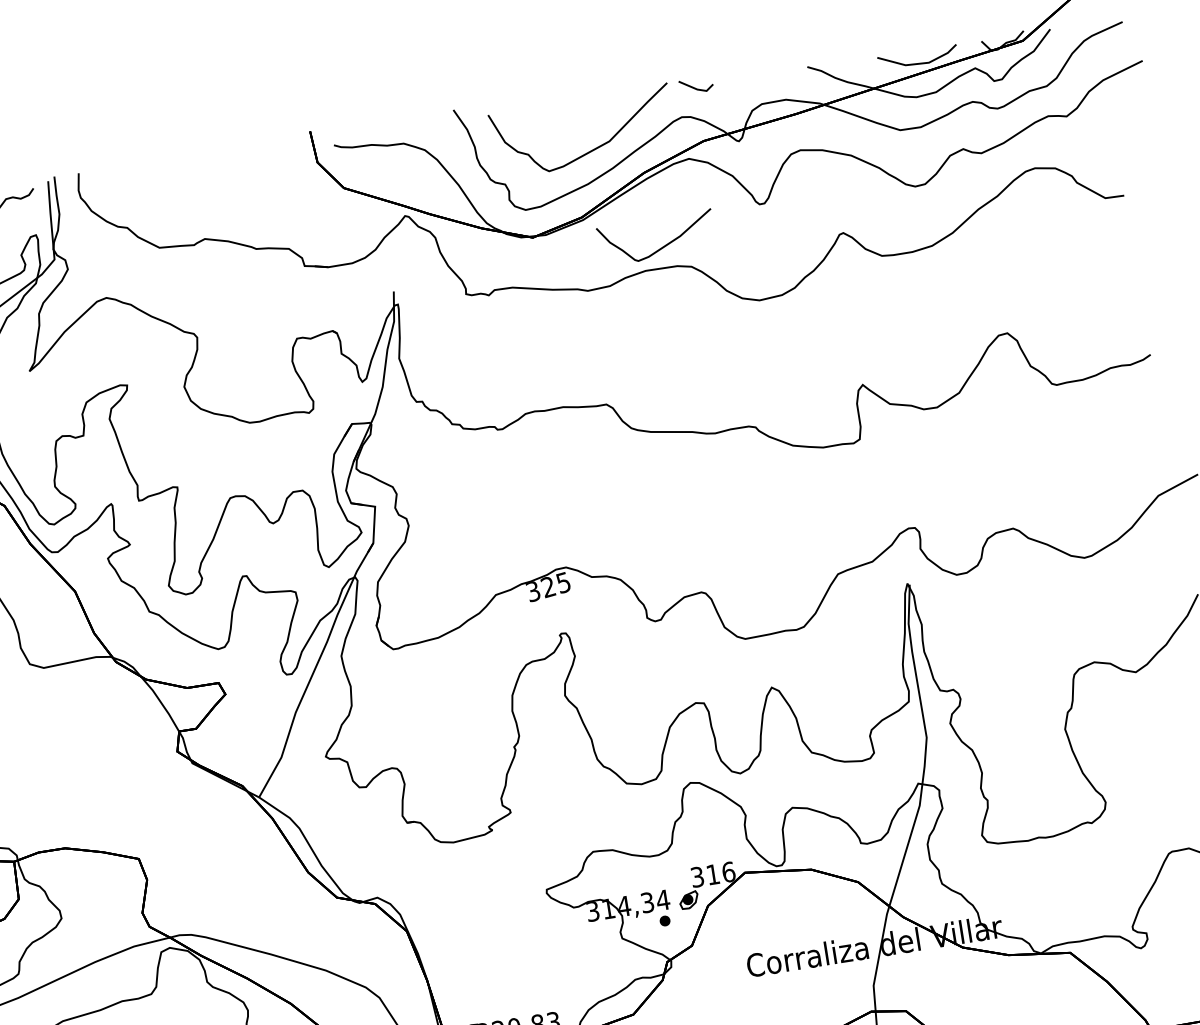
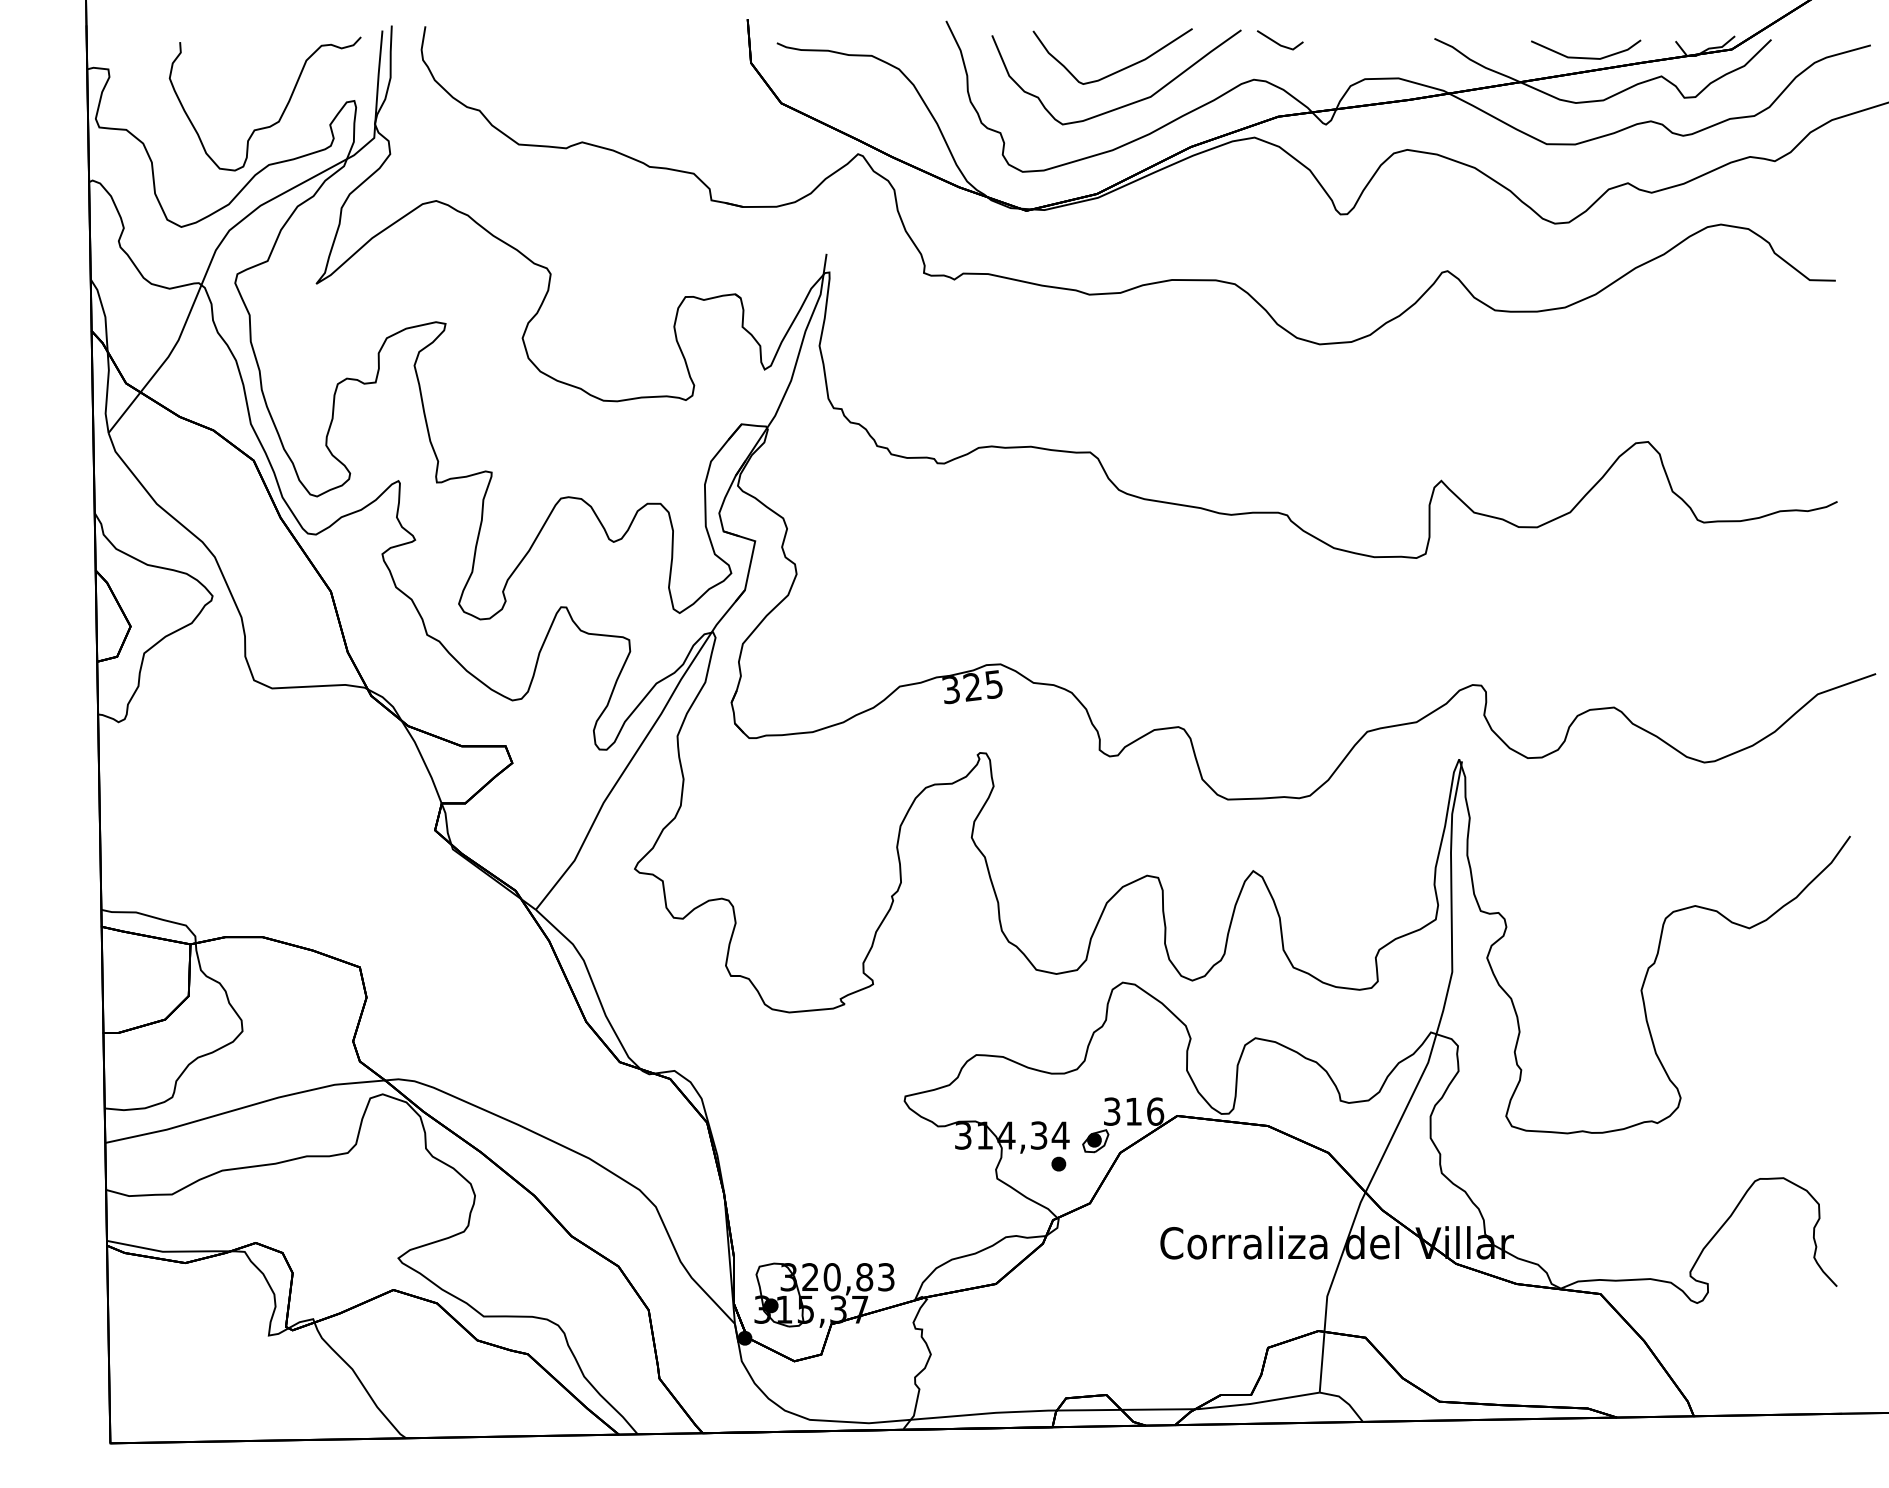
curve: (661, 247) -> (1117, 70), moved

